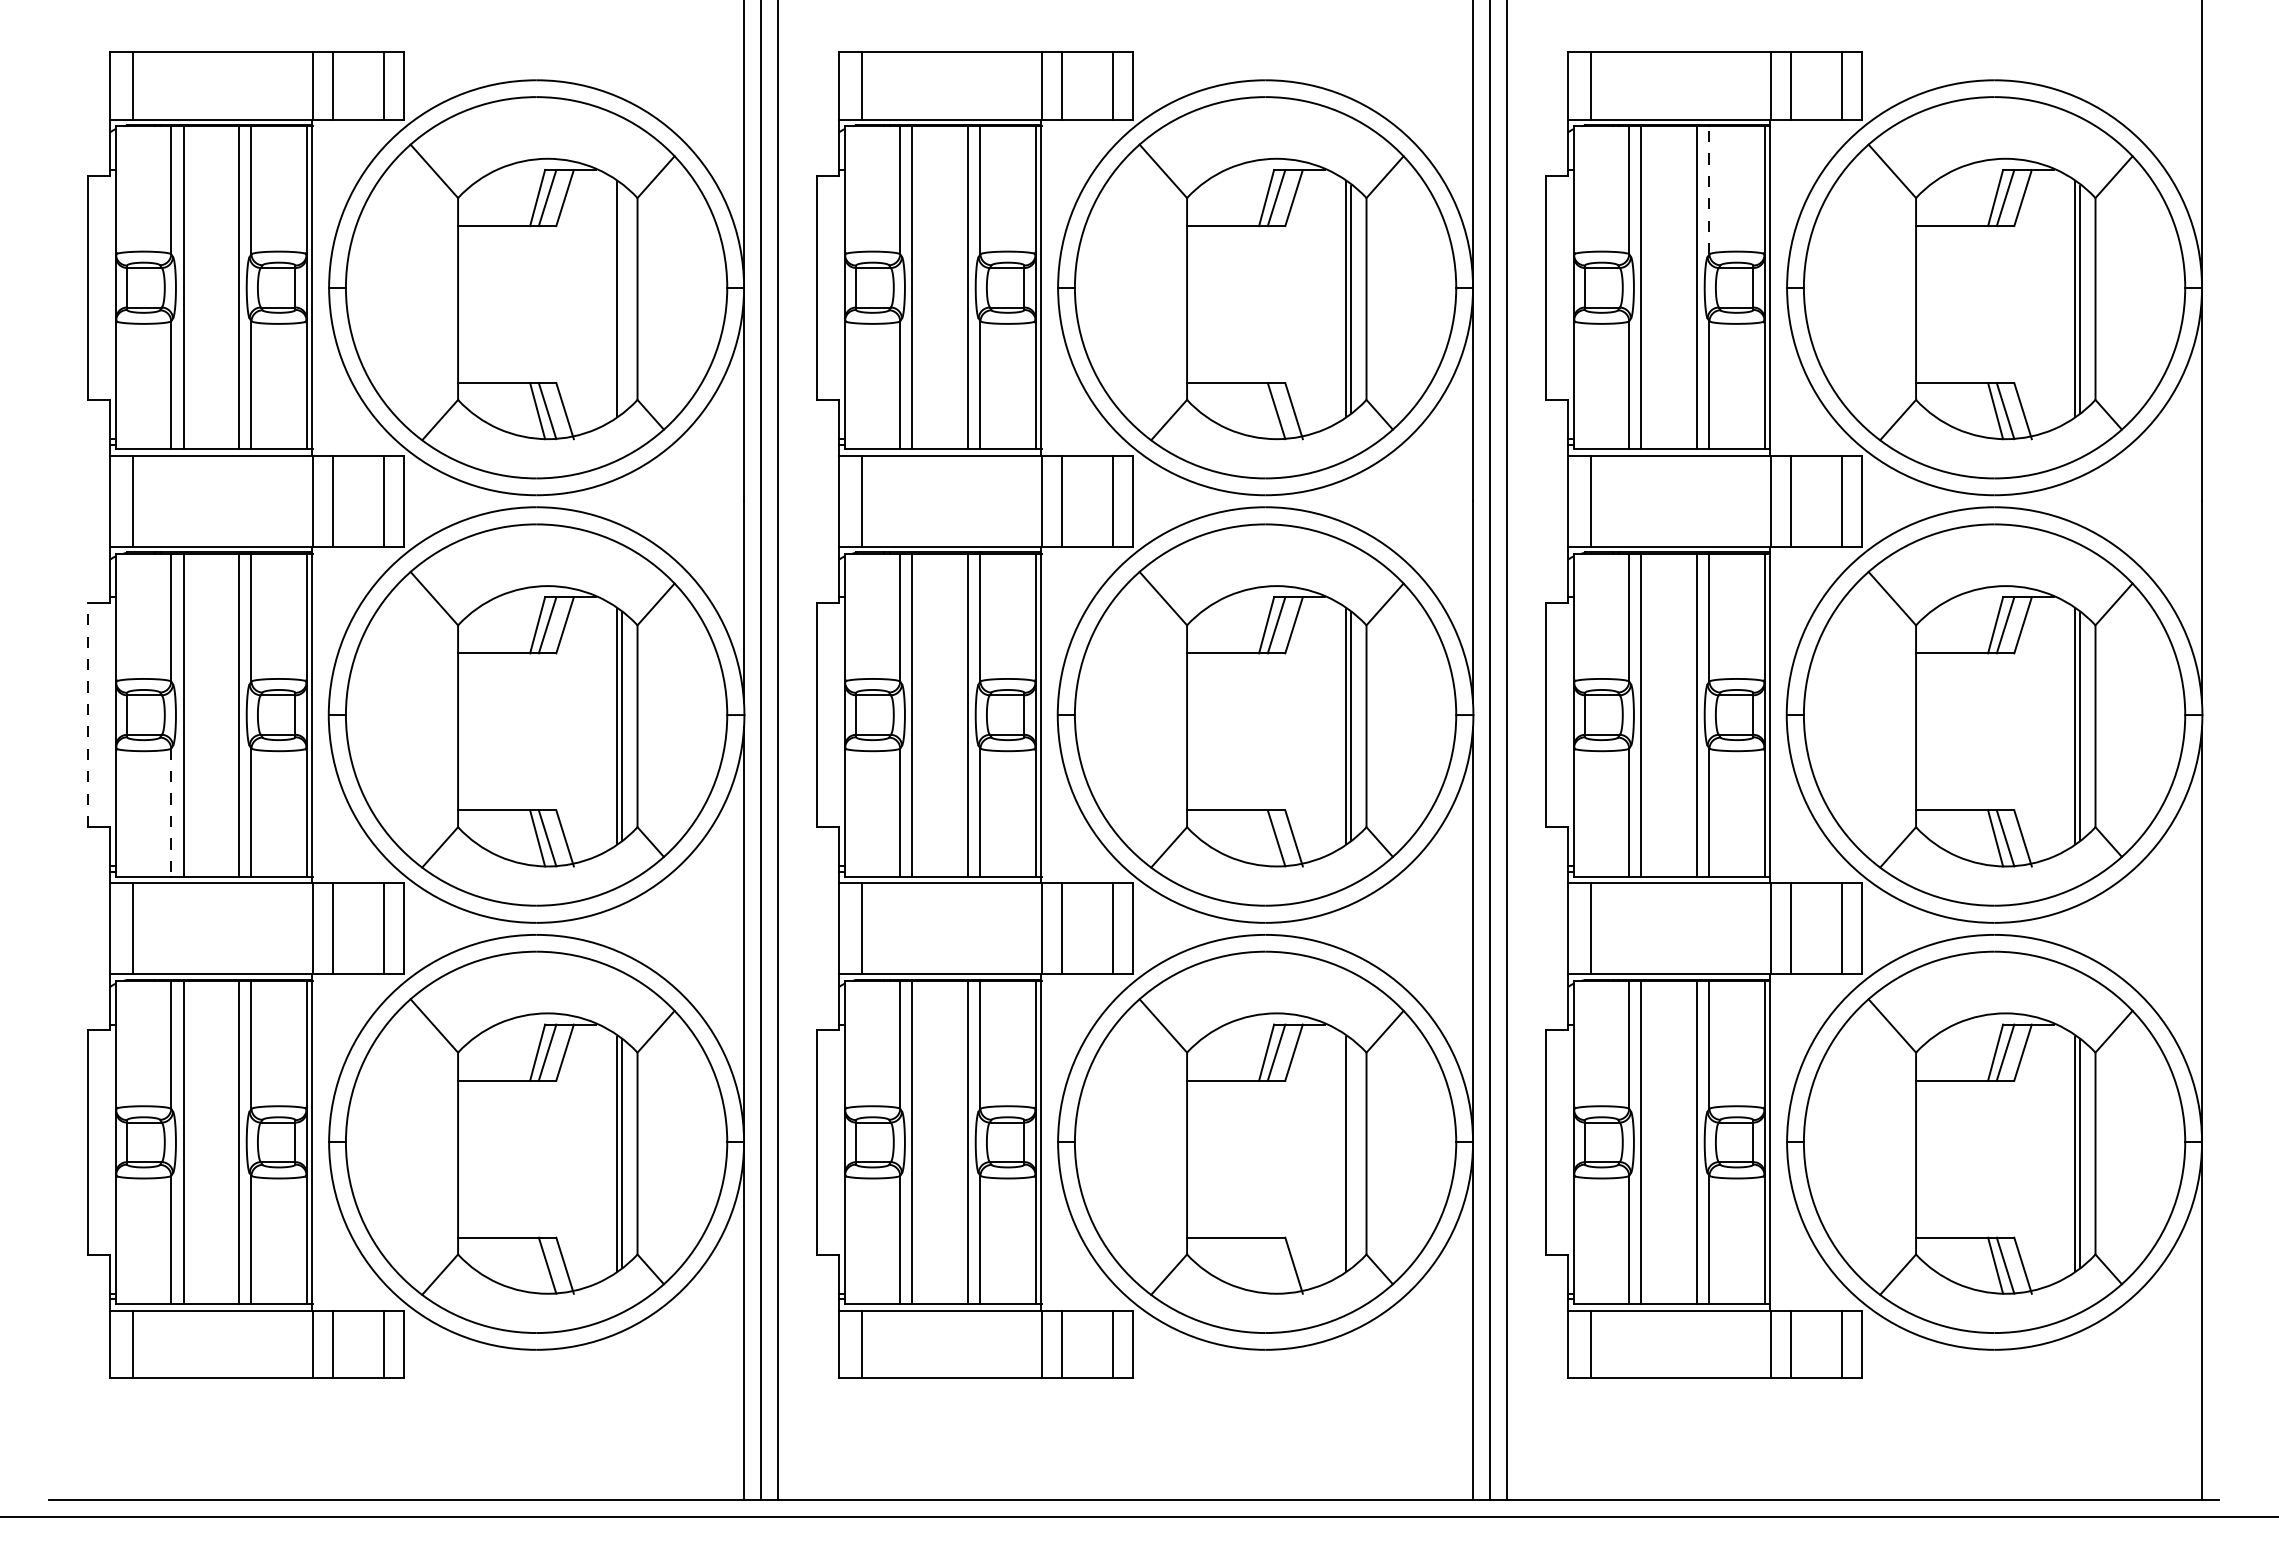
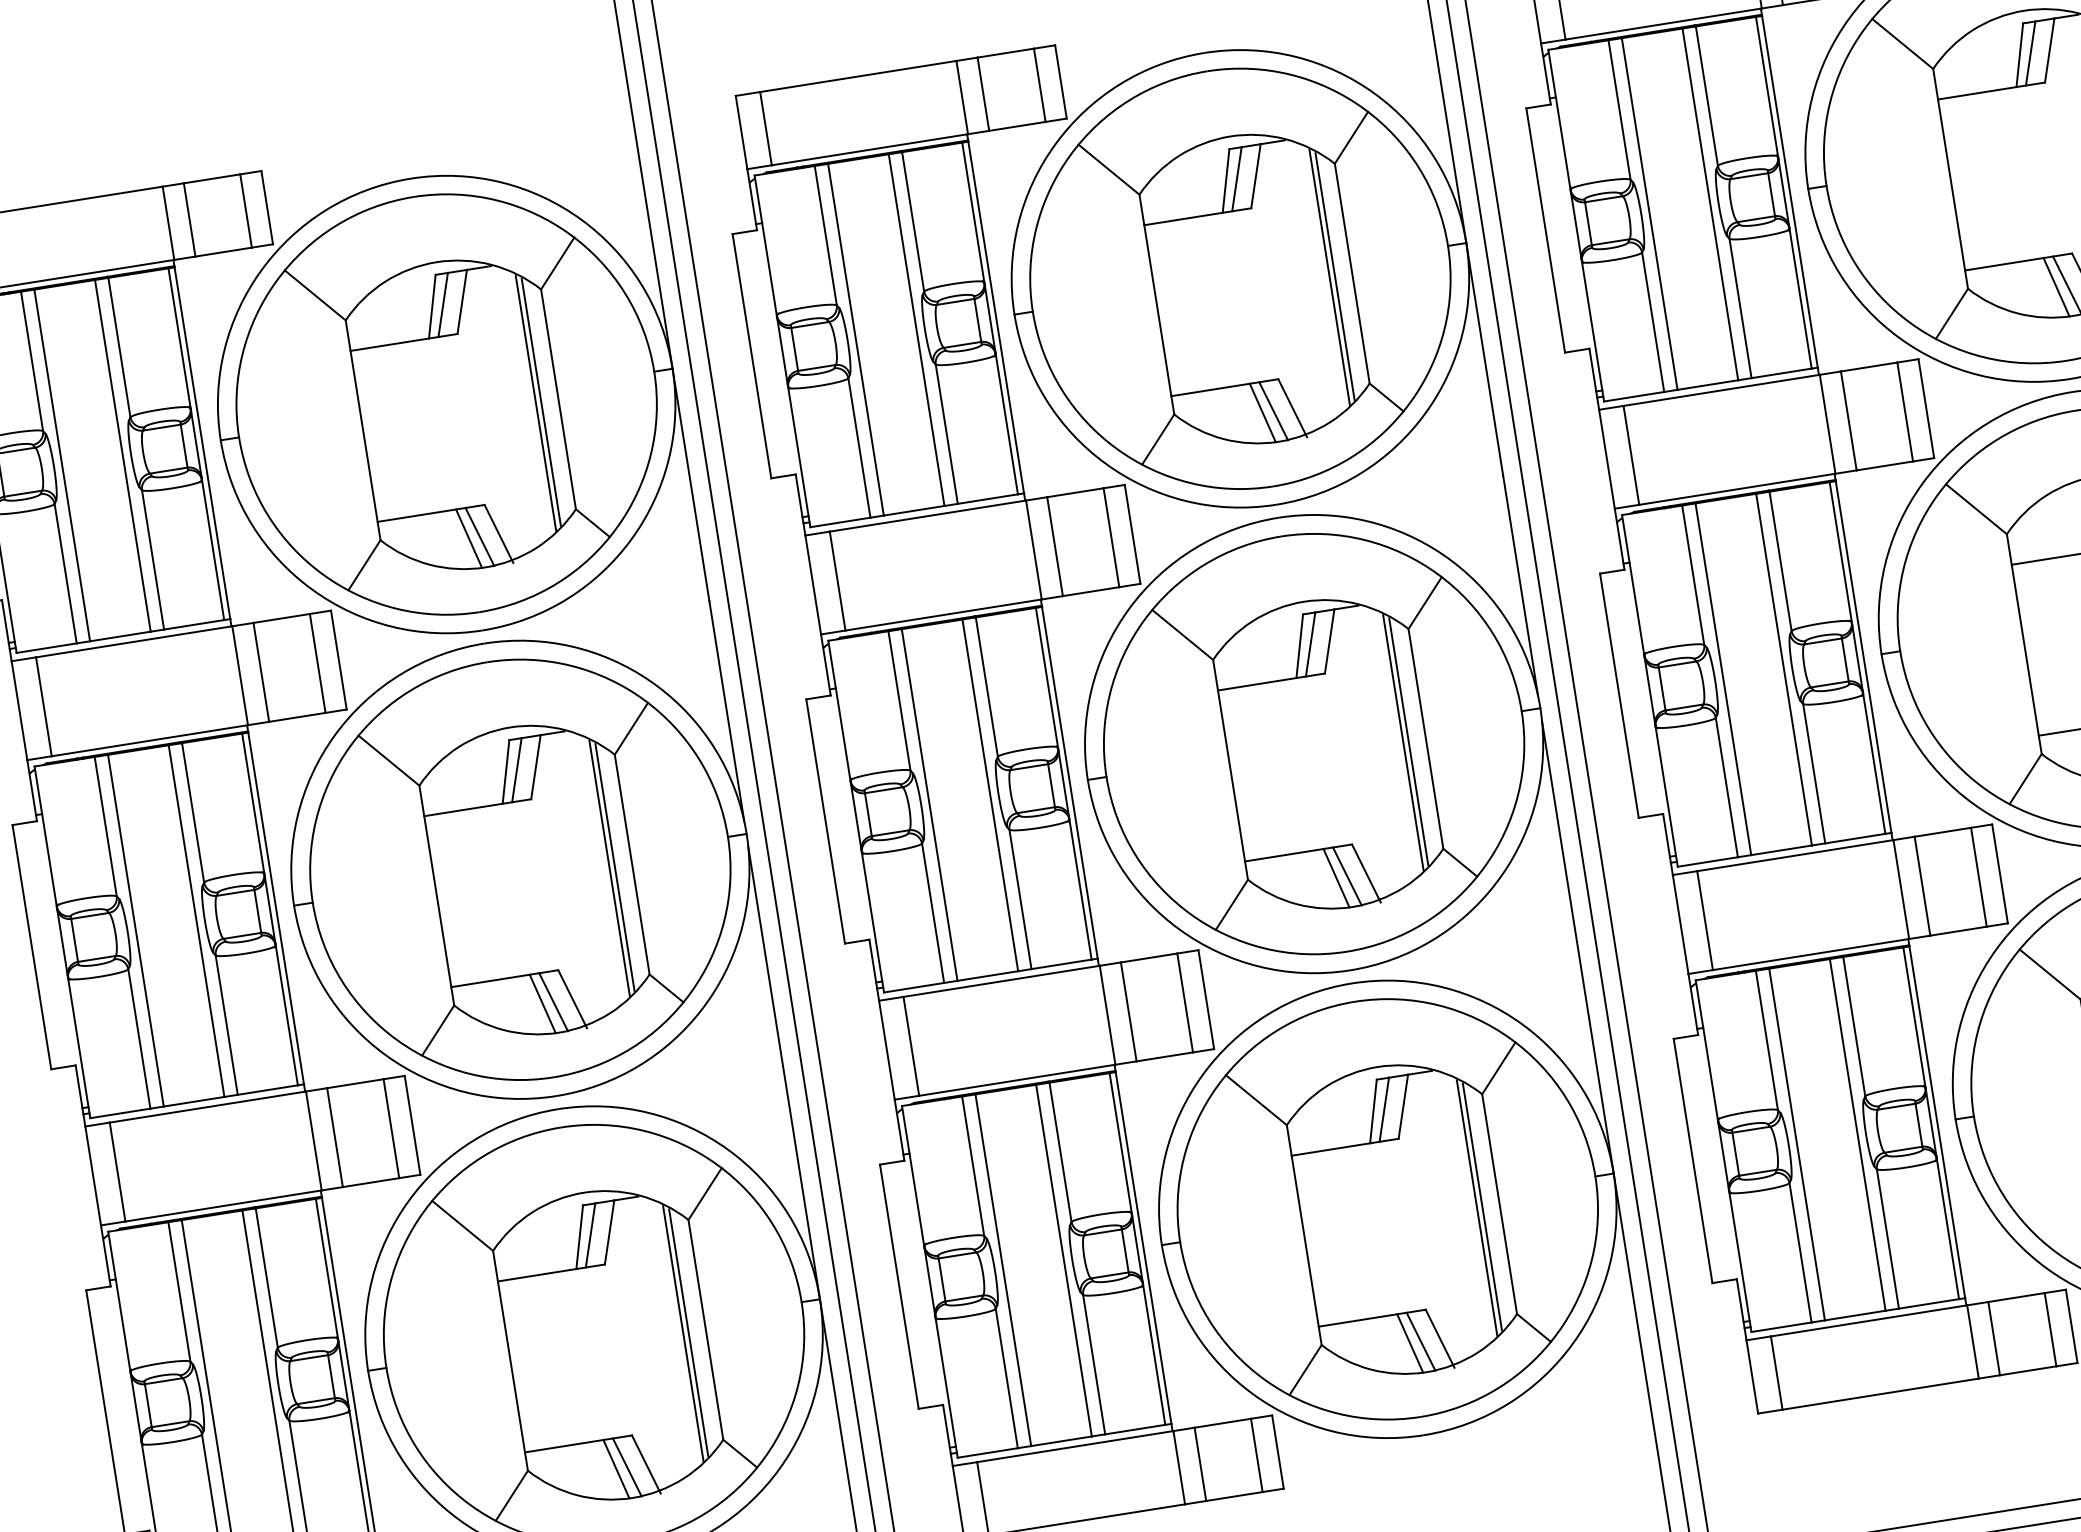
line: (1709, 190) -> (1706, 96), dashed -> solid
line: (621, 298) -> (540, 401), added
line: (1266, 411) -> (1262, 413), added
line: (87, 714) -> (31, 946), dashed -> solid
line: (171, 812) -> (139, 1038), dashed -> solid
line: (1266, 838) -> (1336, 878), added
line: (1350, 1153) -> (1482, 1206), added
line: (537, 1265) -> (616, 1468), added
line: (1266, 1265) -> (1410, 1343), added
line: (1276, 1265) -> (1420, 1341), added

